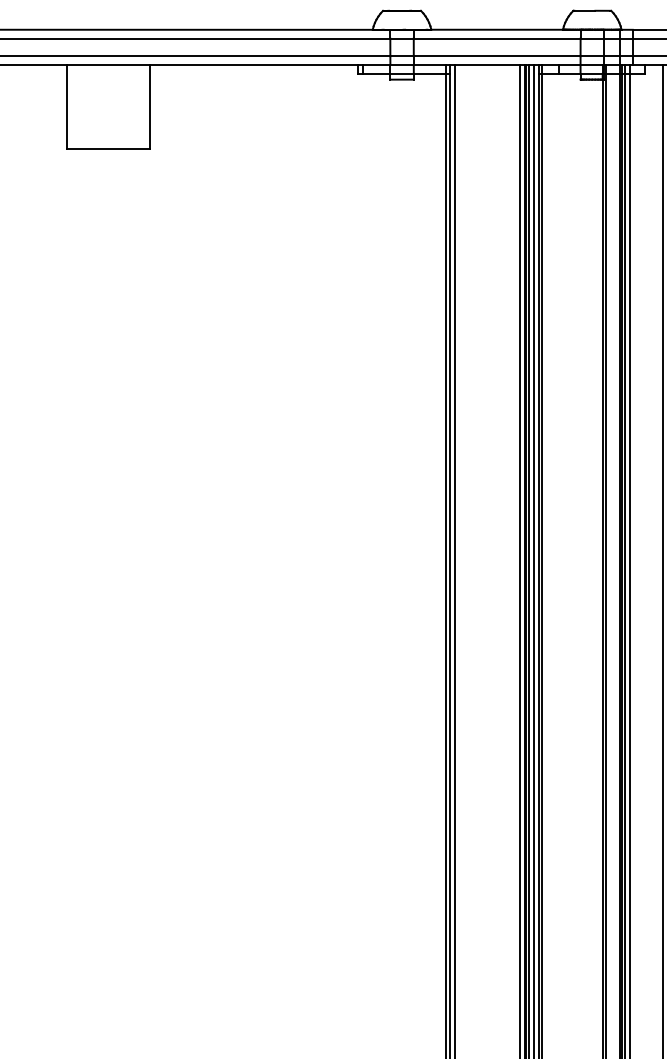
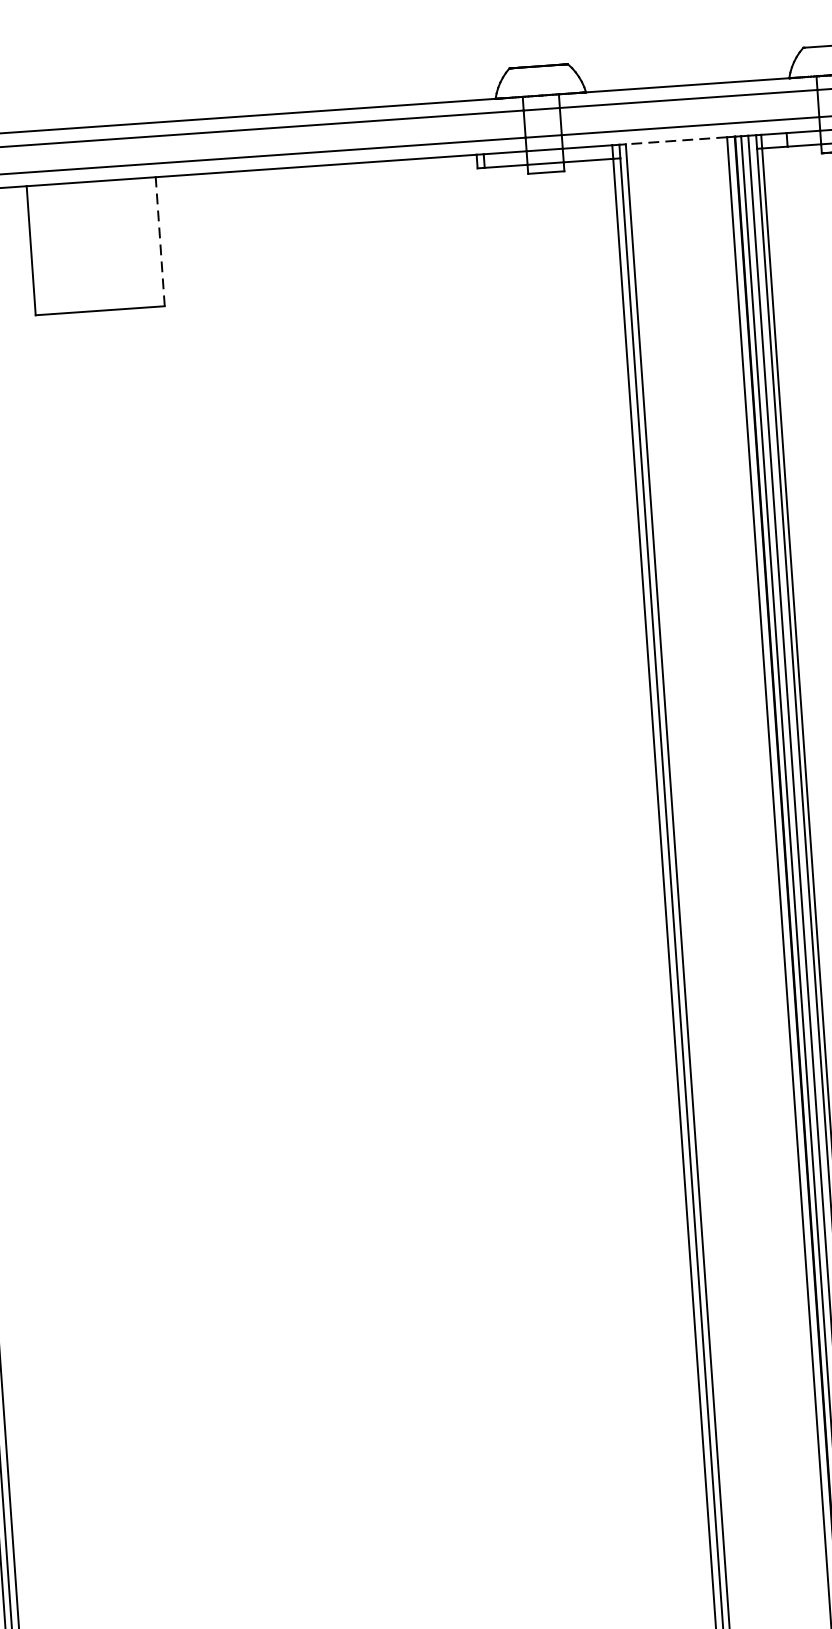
line: (487, 65) -> (676, 141), solid -> dashed
line: (150, 106) -> (160, 241), solid -> dashed

